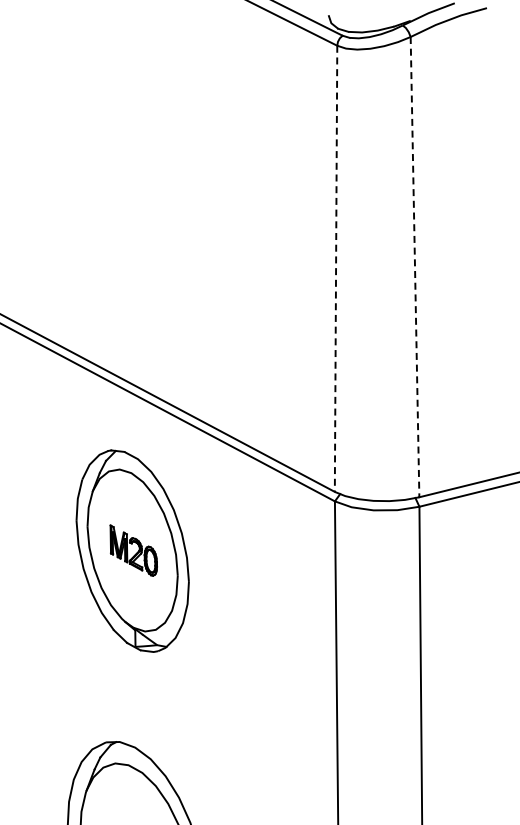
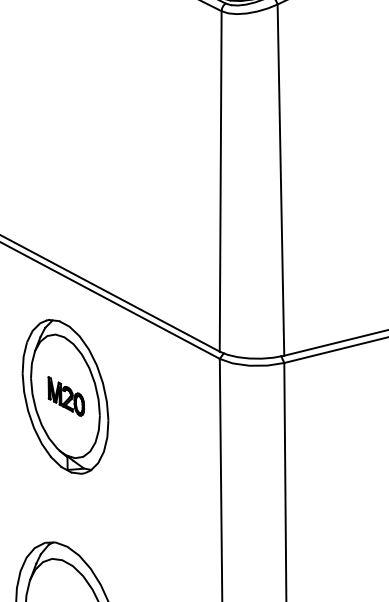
line: (415, 267) -> (281, 180), dashed -> solid
line: (336, 269) -> (221, 181), dashed -> solid

